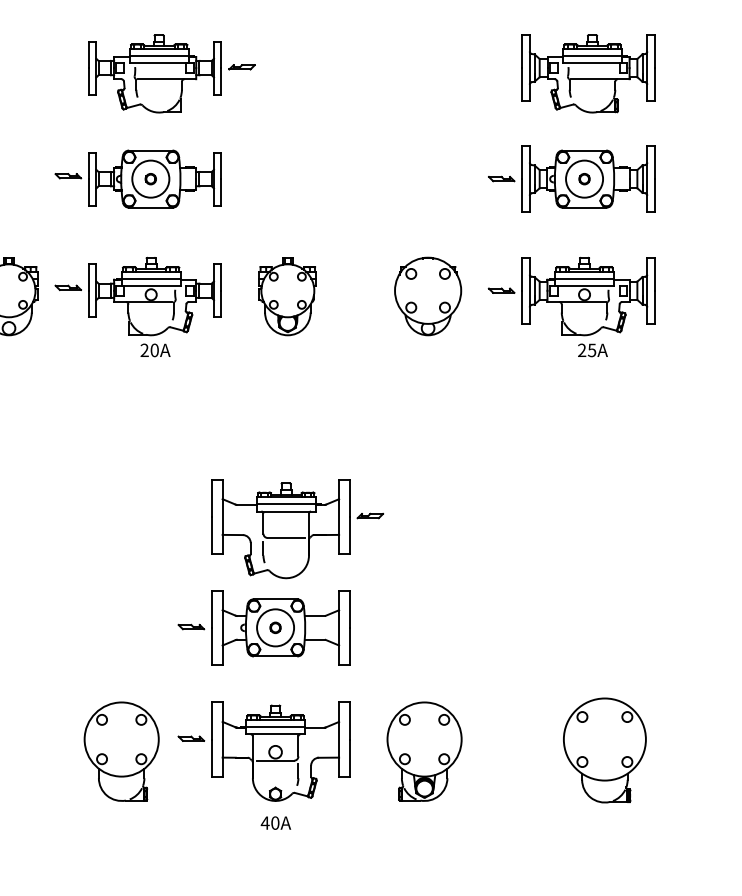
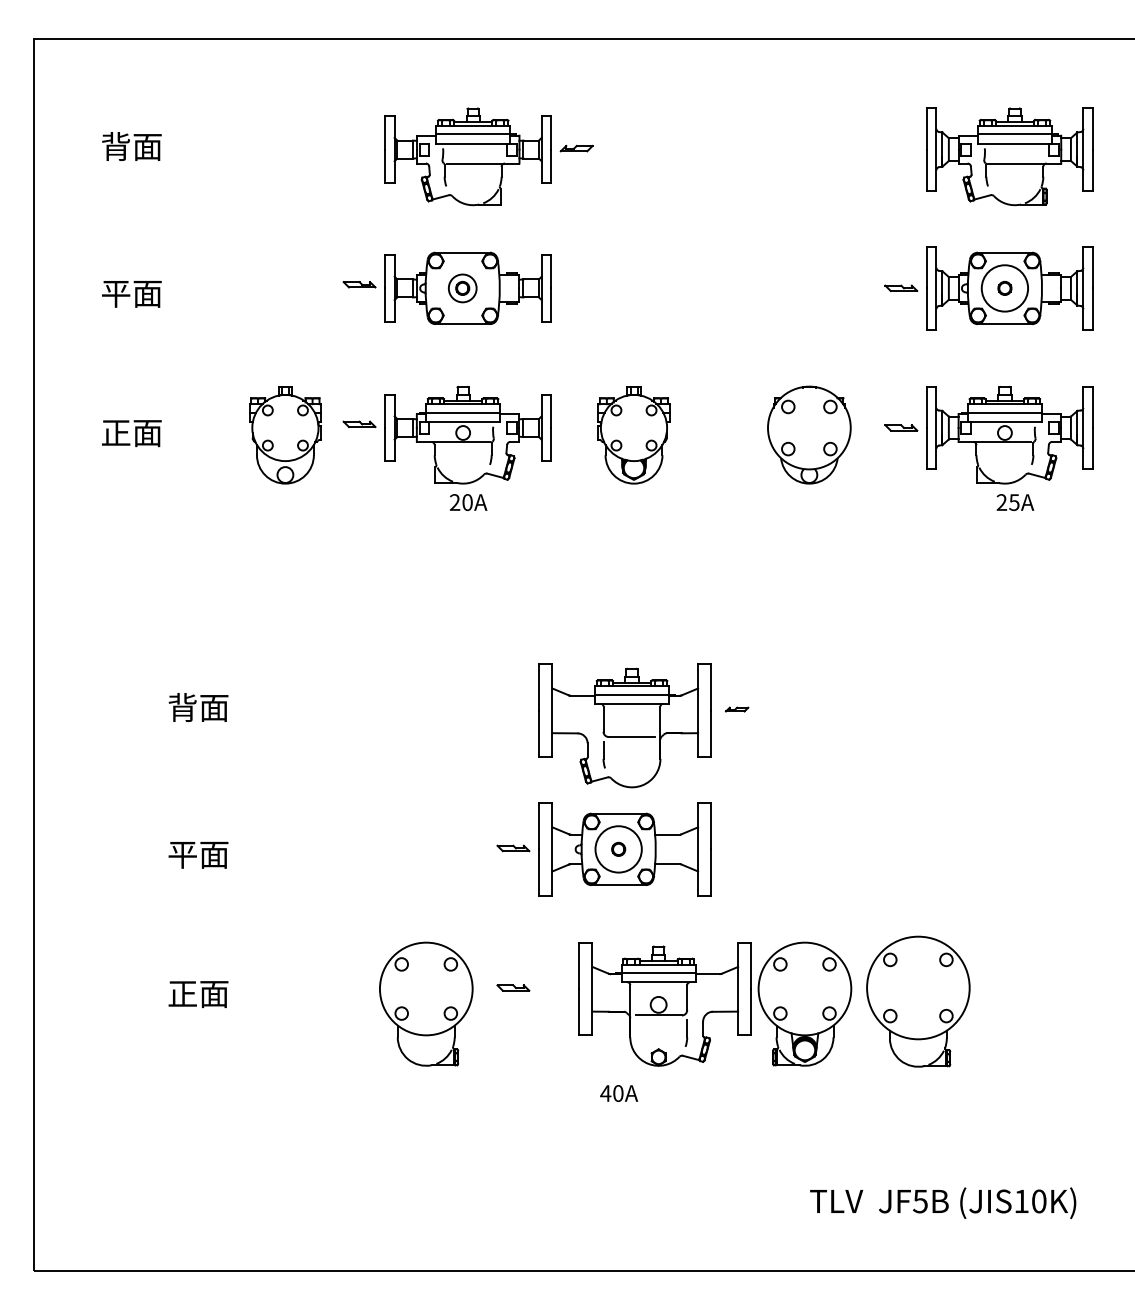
circle: (150, 179) -> (462, 288), size x0.6
part: (369, 515) -> (736, 709), size x0.7
part: (605, 750) -> (918, 1001), moved
part: (280, 751) -> (664, 1004), moved

